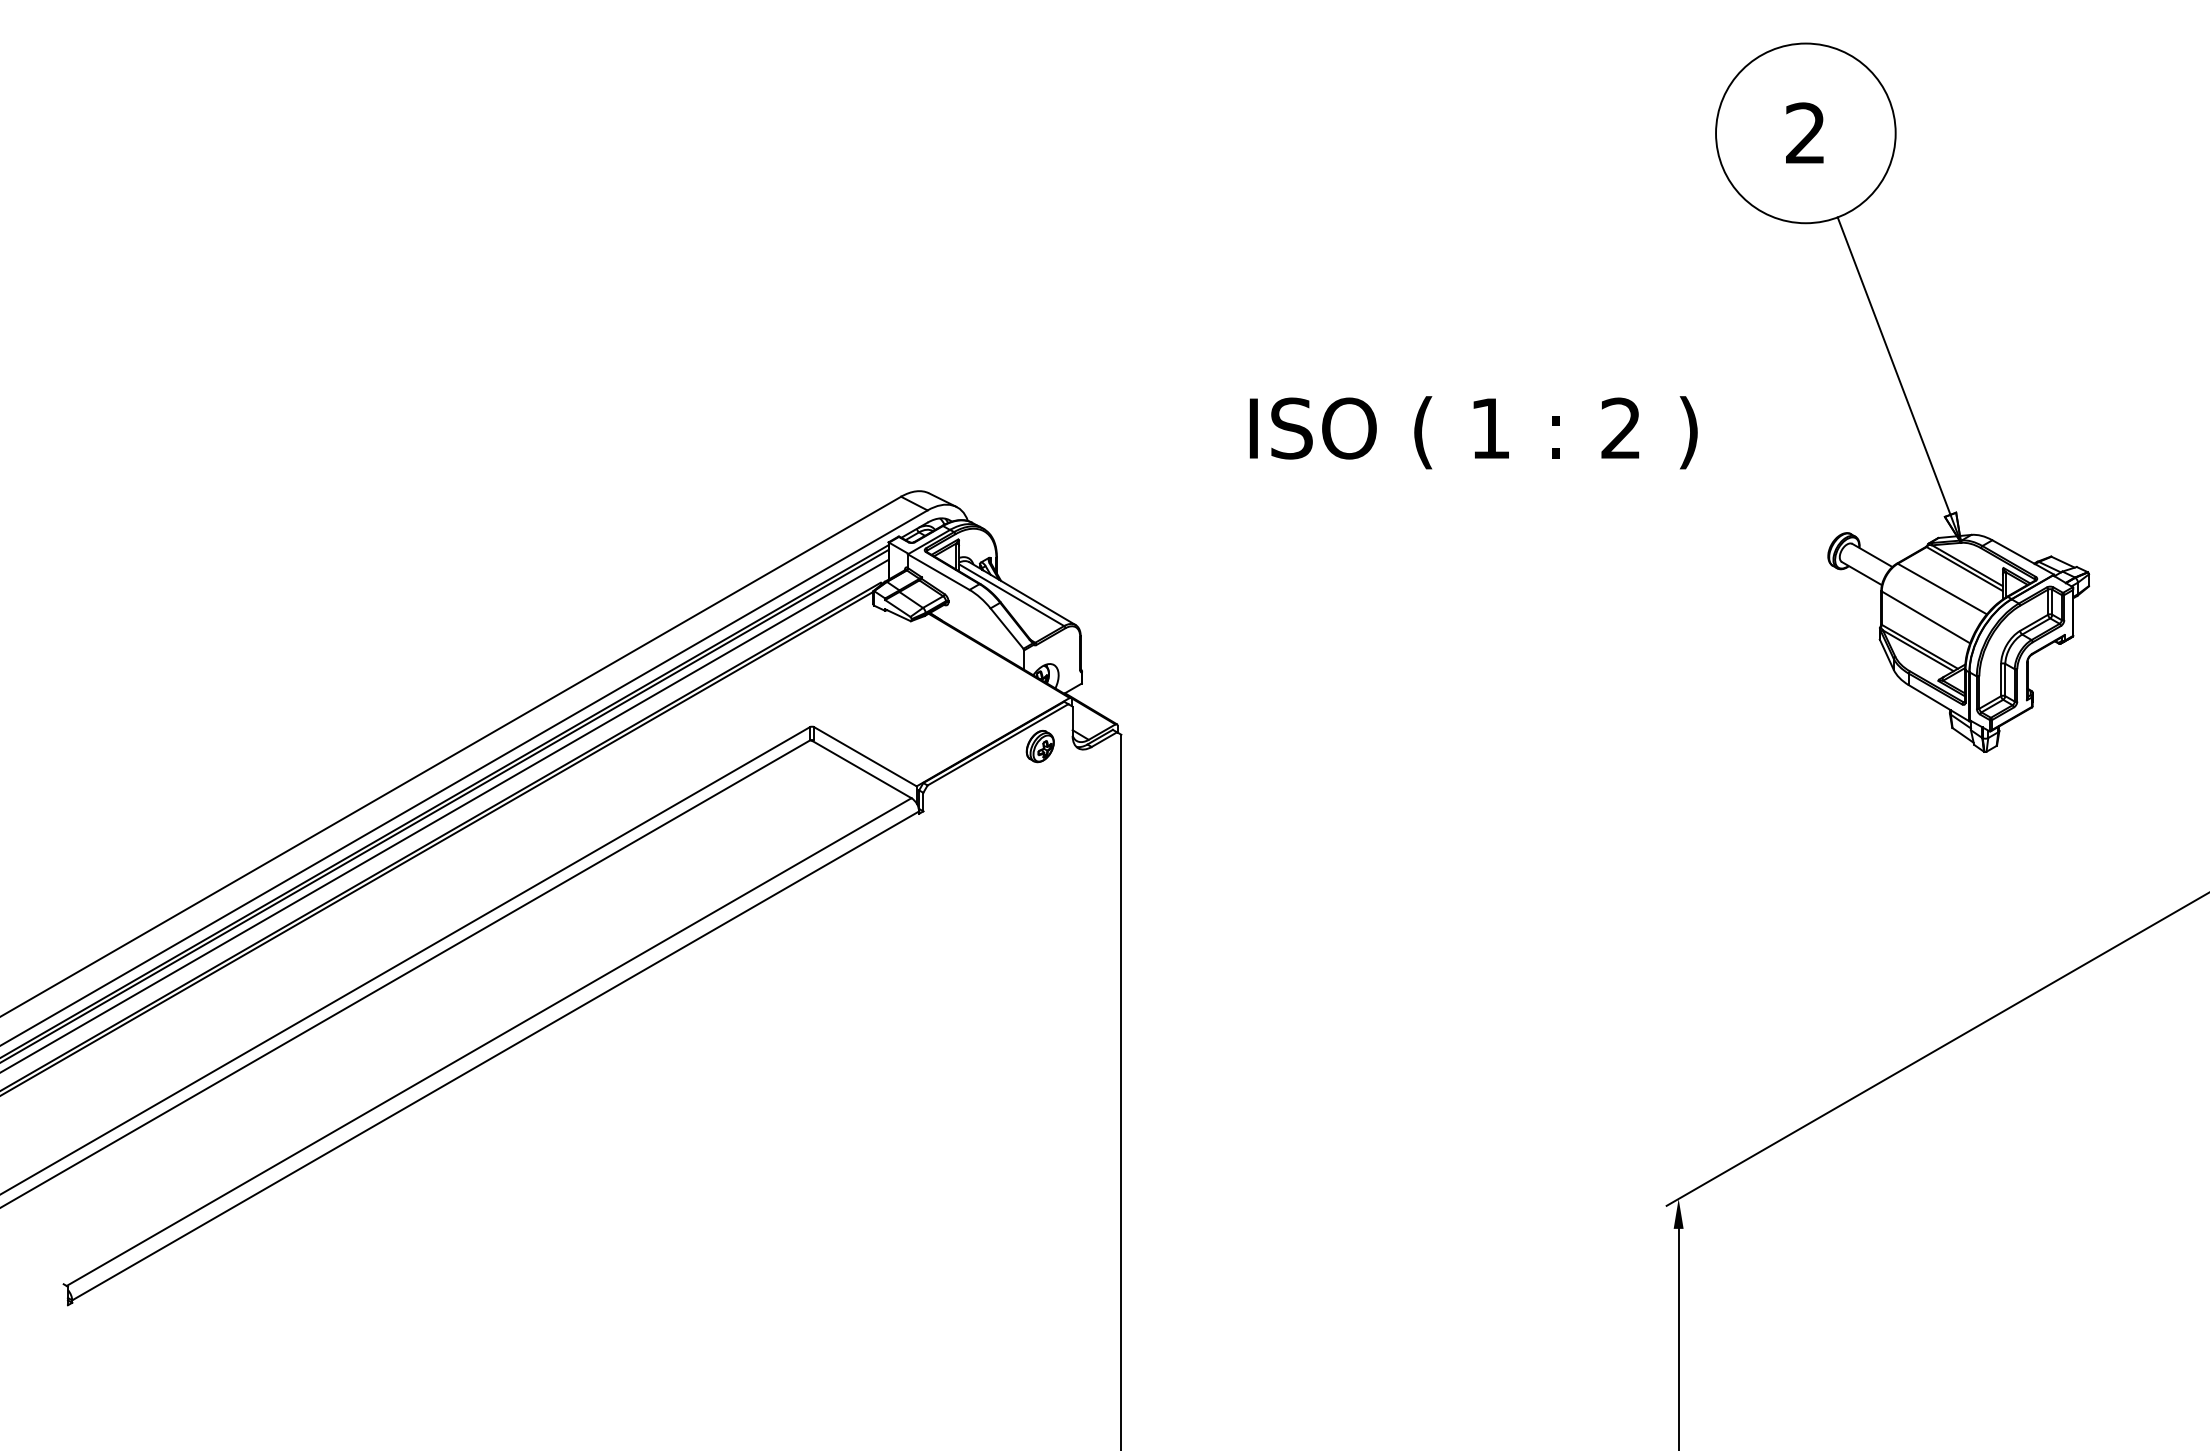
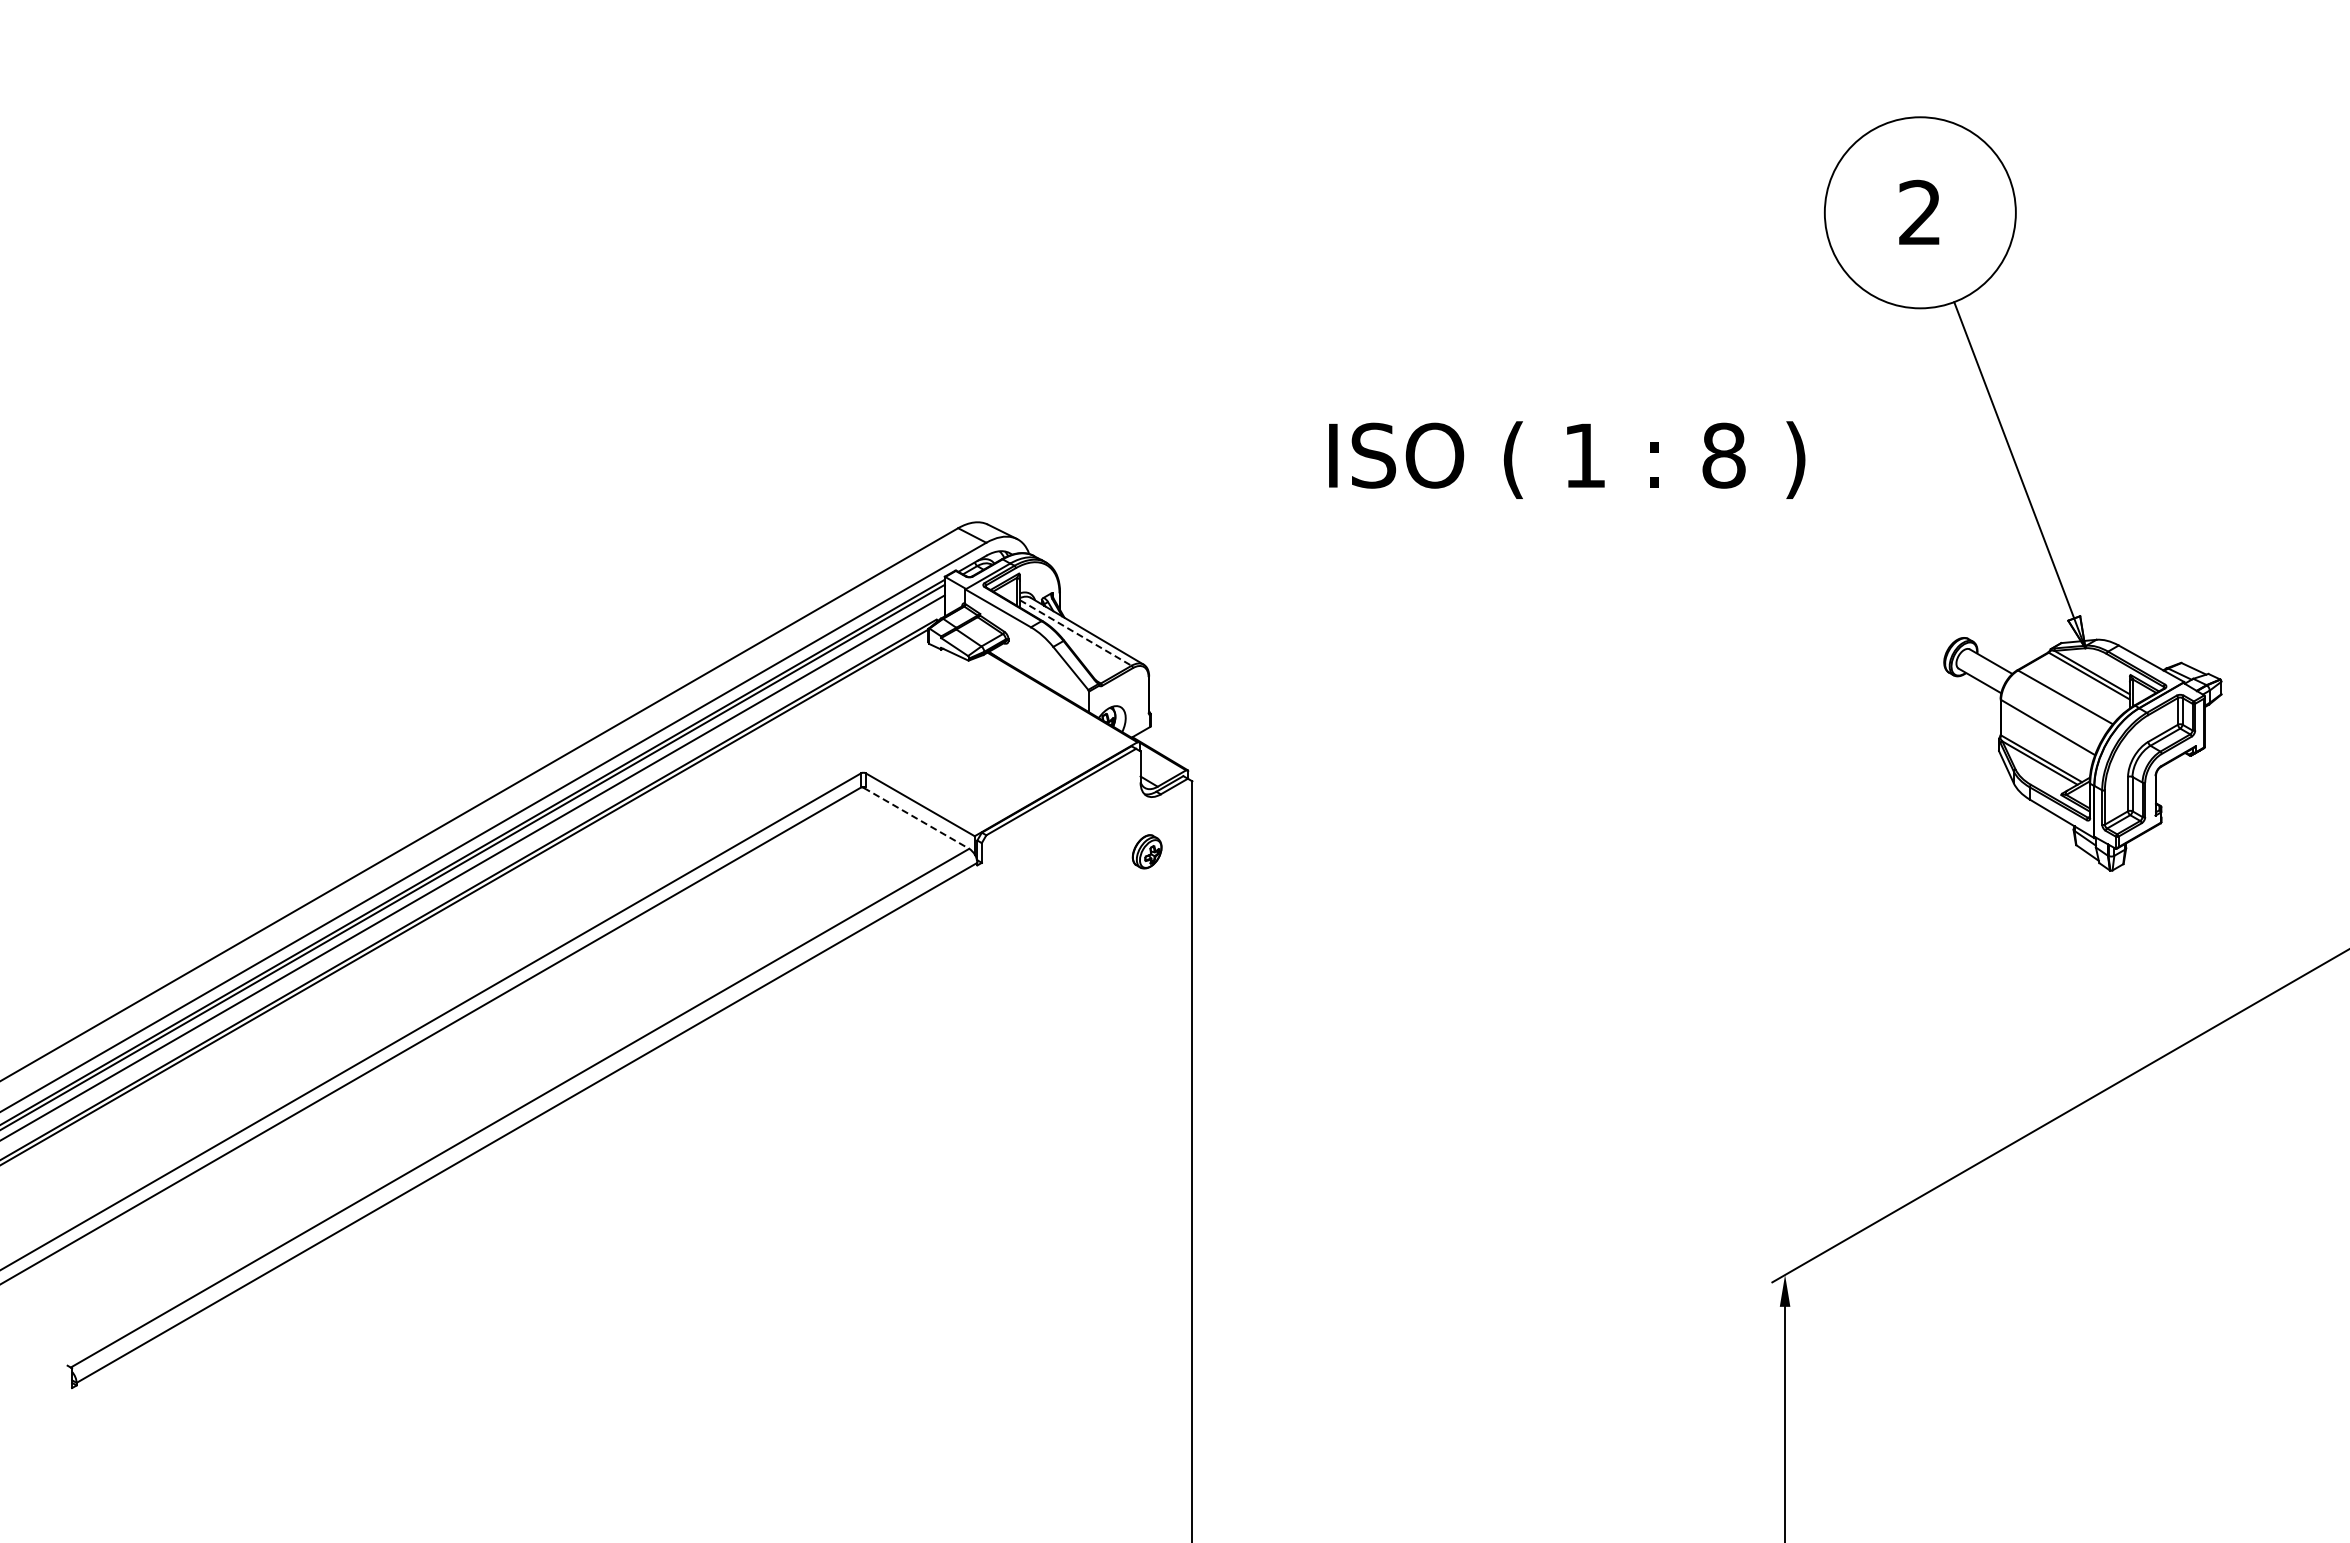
part: (1901, 397) -> (2022, 493), moved
text: (1620, 428) -> (1723, 455), 2 -> 8
line: (1011, 594) -> (1075, 632), solid -> dashed
part: (1039, 746) -> (1146, 851), moved
line: (861, 769) -> (916, 818), solid -> dashed

